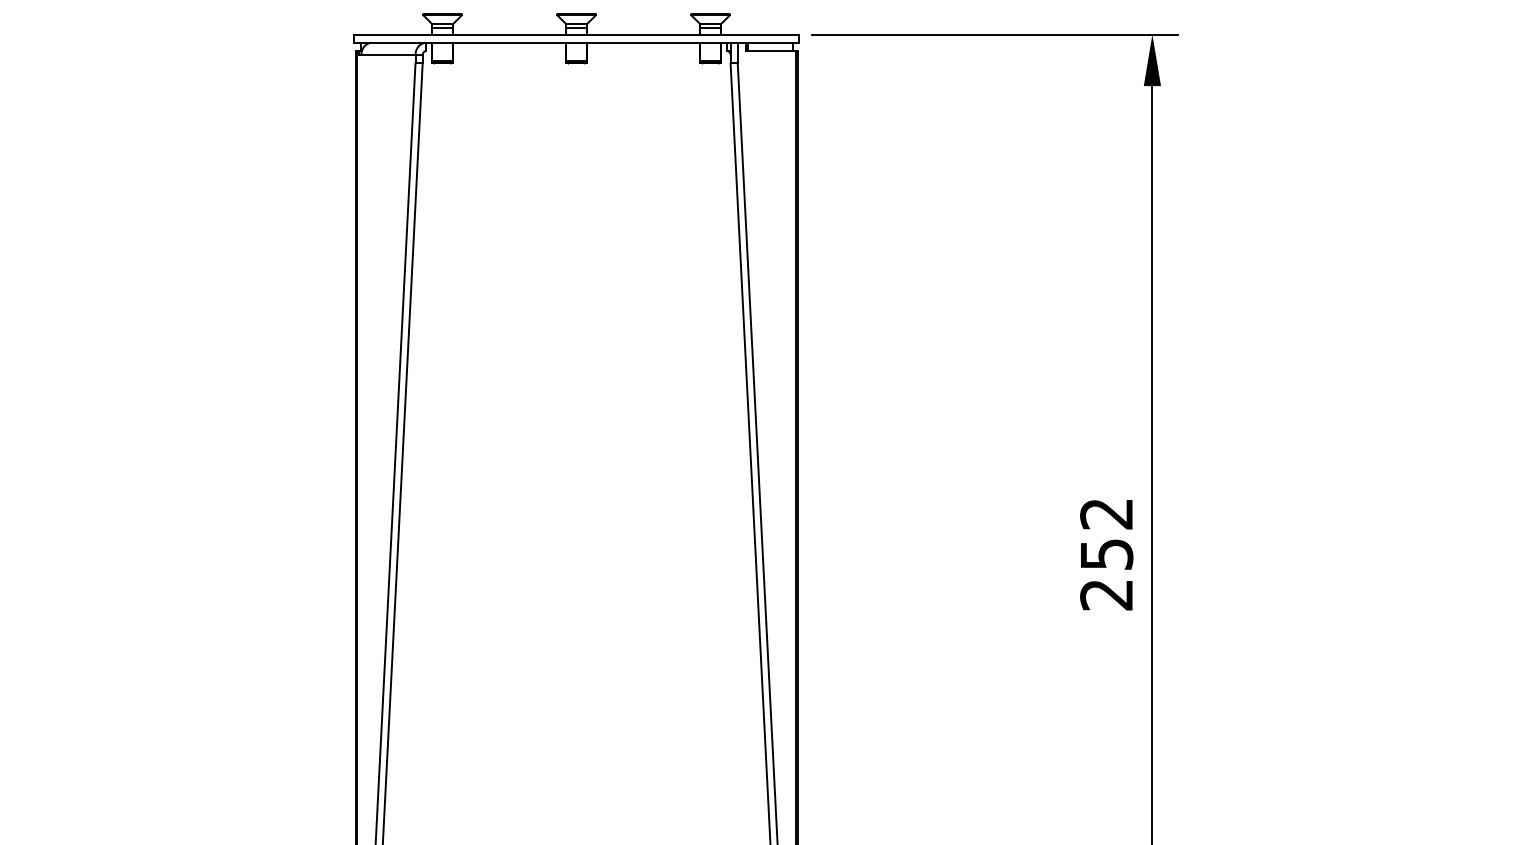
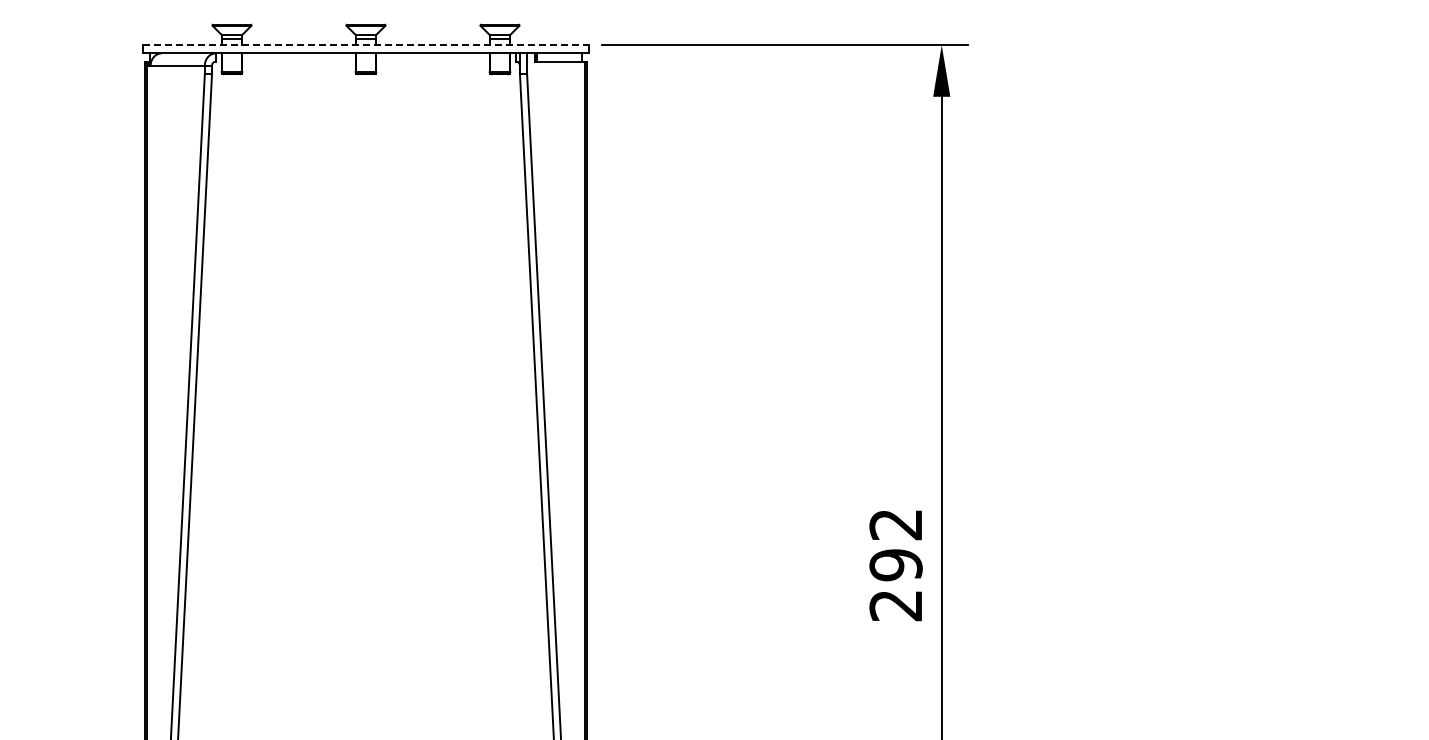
line: (576, 34) -> (365, 45), solid -> dashed
text: (1106, 554) -> (895, 565), 252 -> 292

